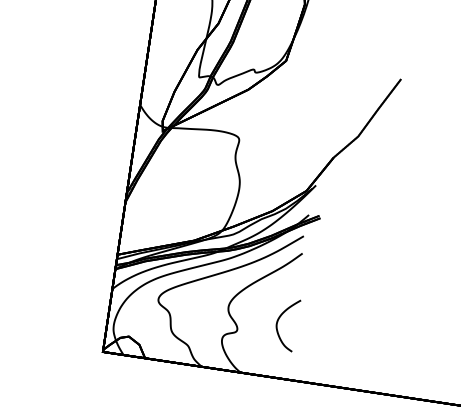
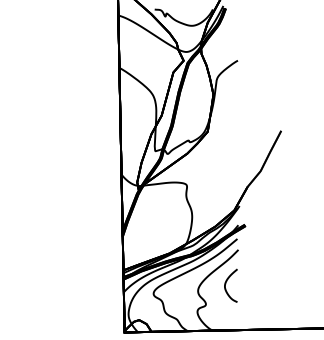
part: (285, 323) -> (230, 285), moved

